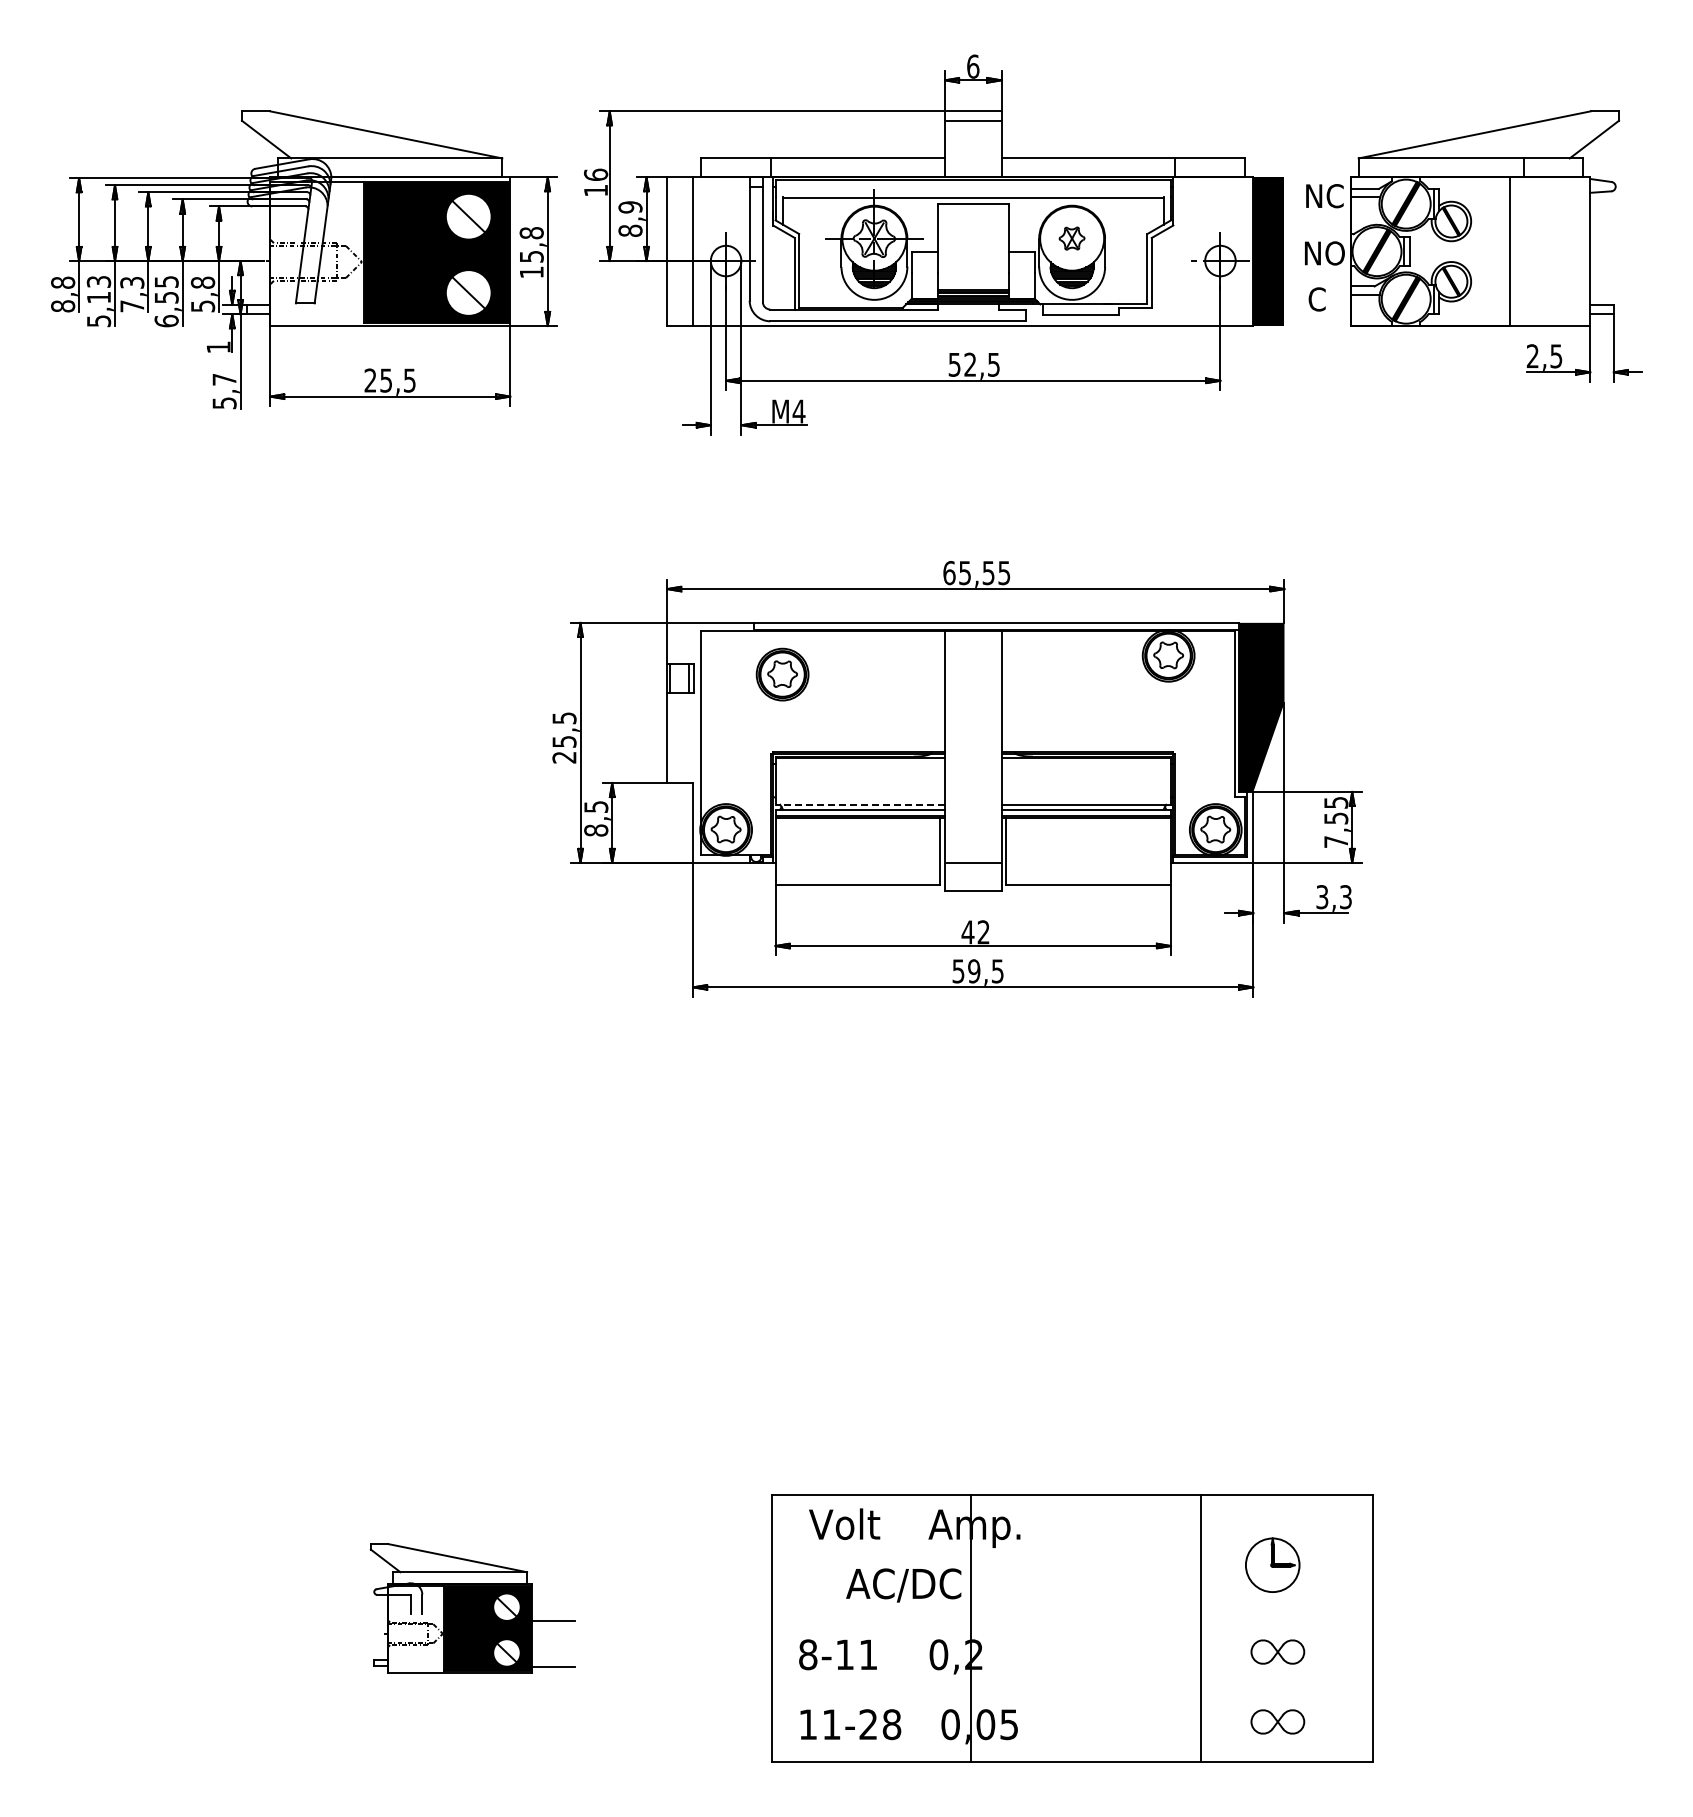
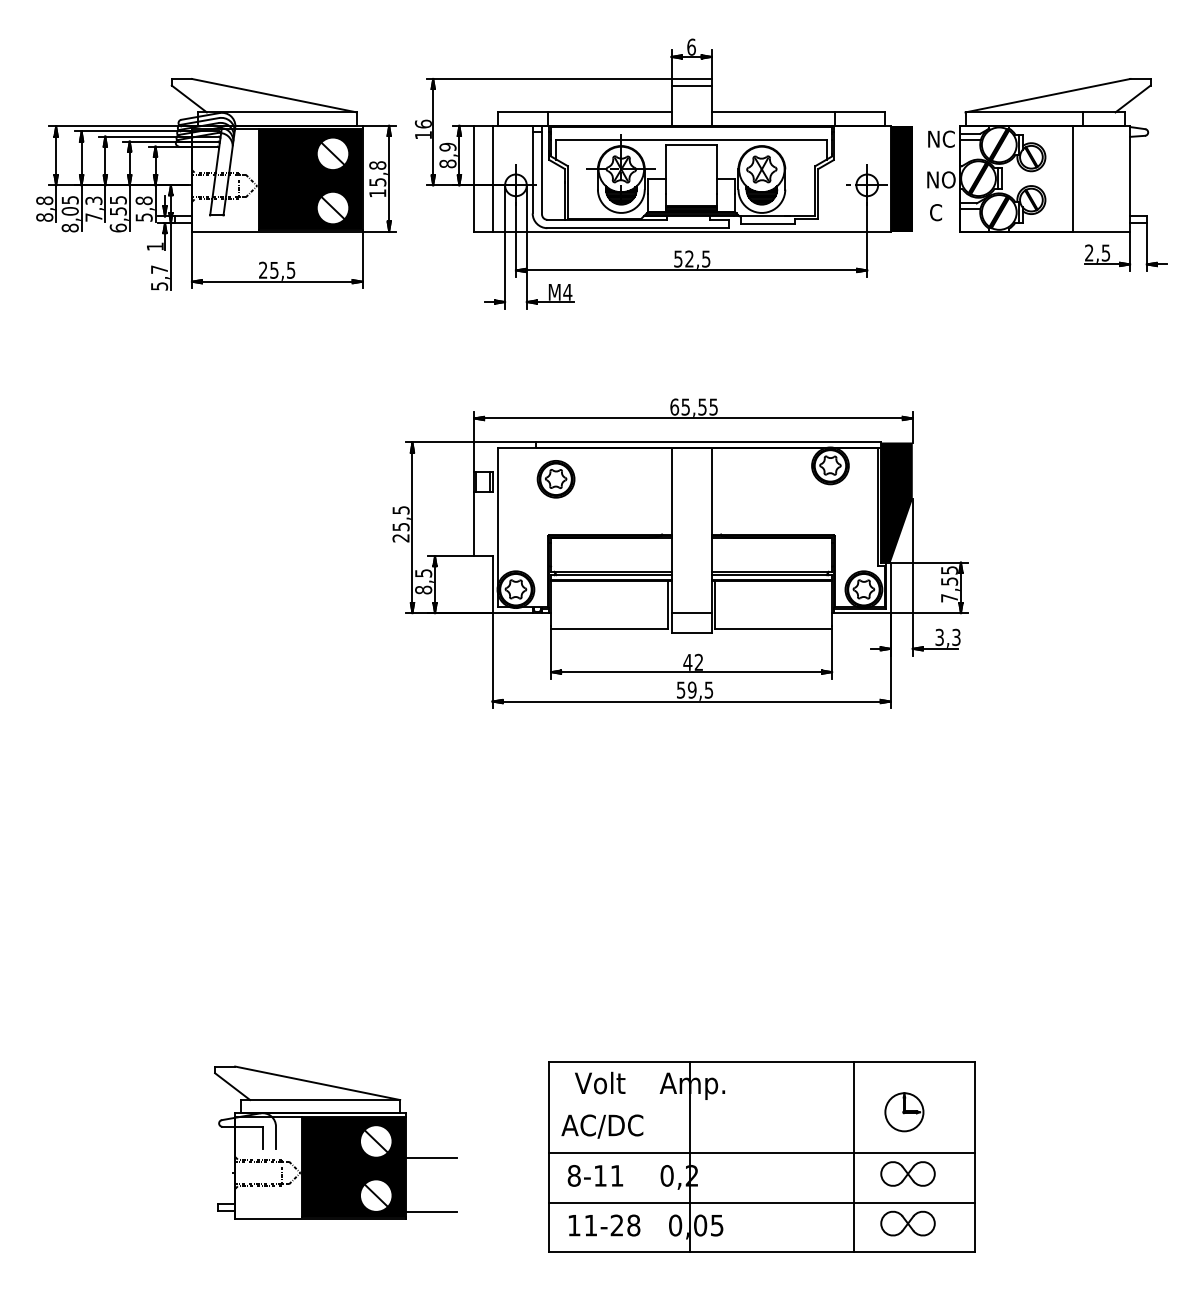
part: (1071, 238) -> (761, 169), size x1.67
text: (98, 301) -> (69, 214), 5,13 -> 8,05
line: (860, 804) -> (611, 571), dashed -> solid
text: (903, 1585) -> (602, 1126), moved
part: (472, 1608) -> (335, 1142), size x1.67
line: (1071, 1622) -> (761, 1152), added
part: (1277, 1651) -> (907, 1173), size x1.43
line: (1071, 1692) -> (761, 1202), added
part: (1277, 1721) -> (907, 1223), size x1.43

